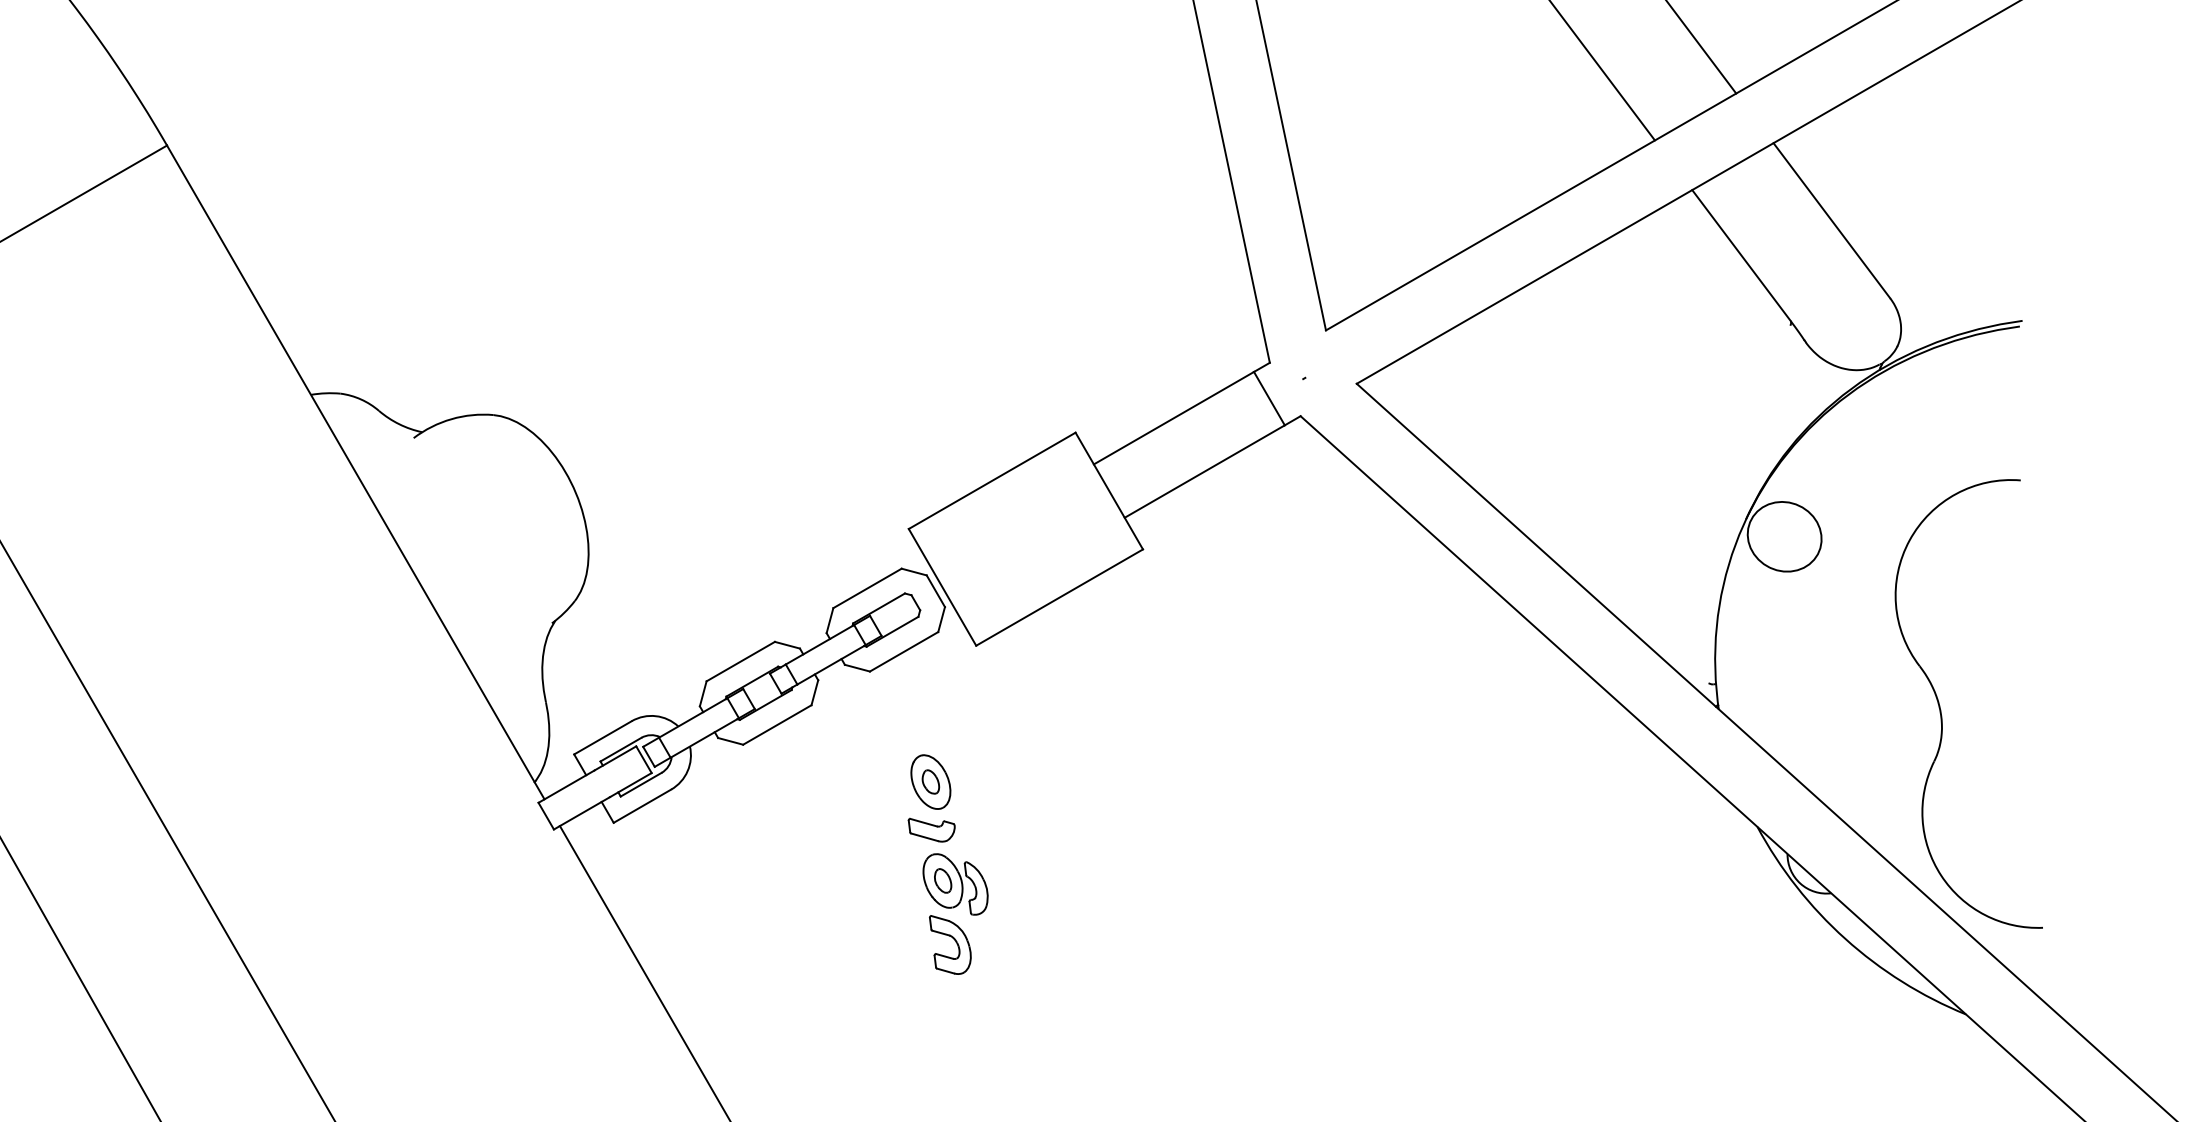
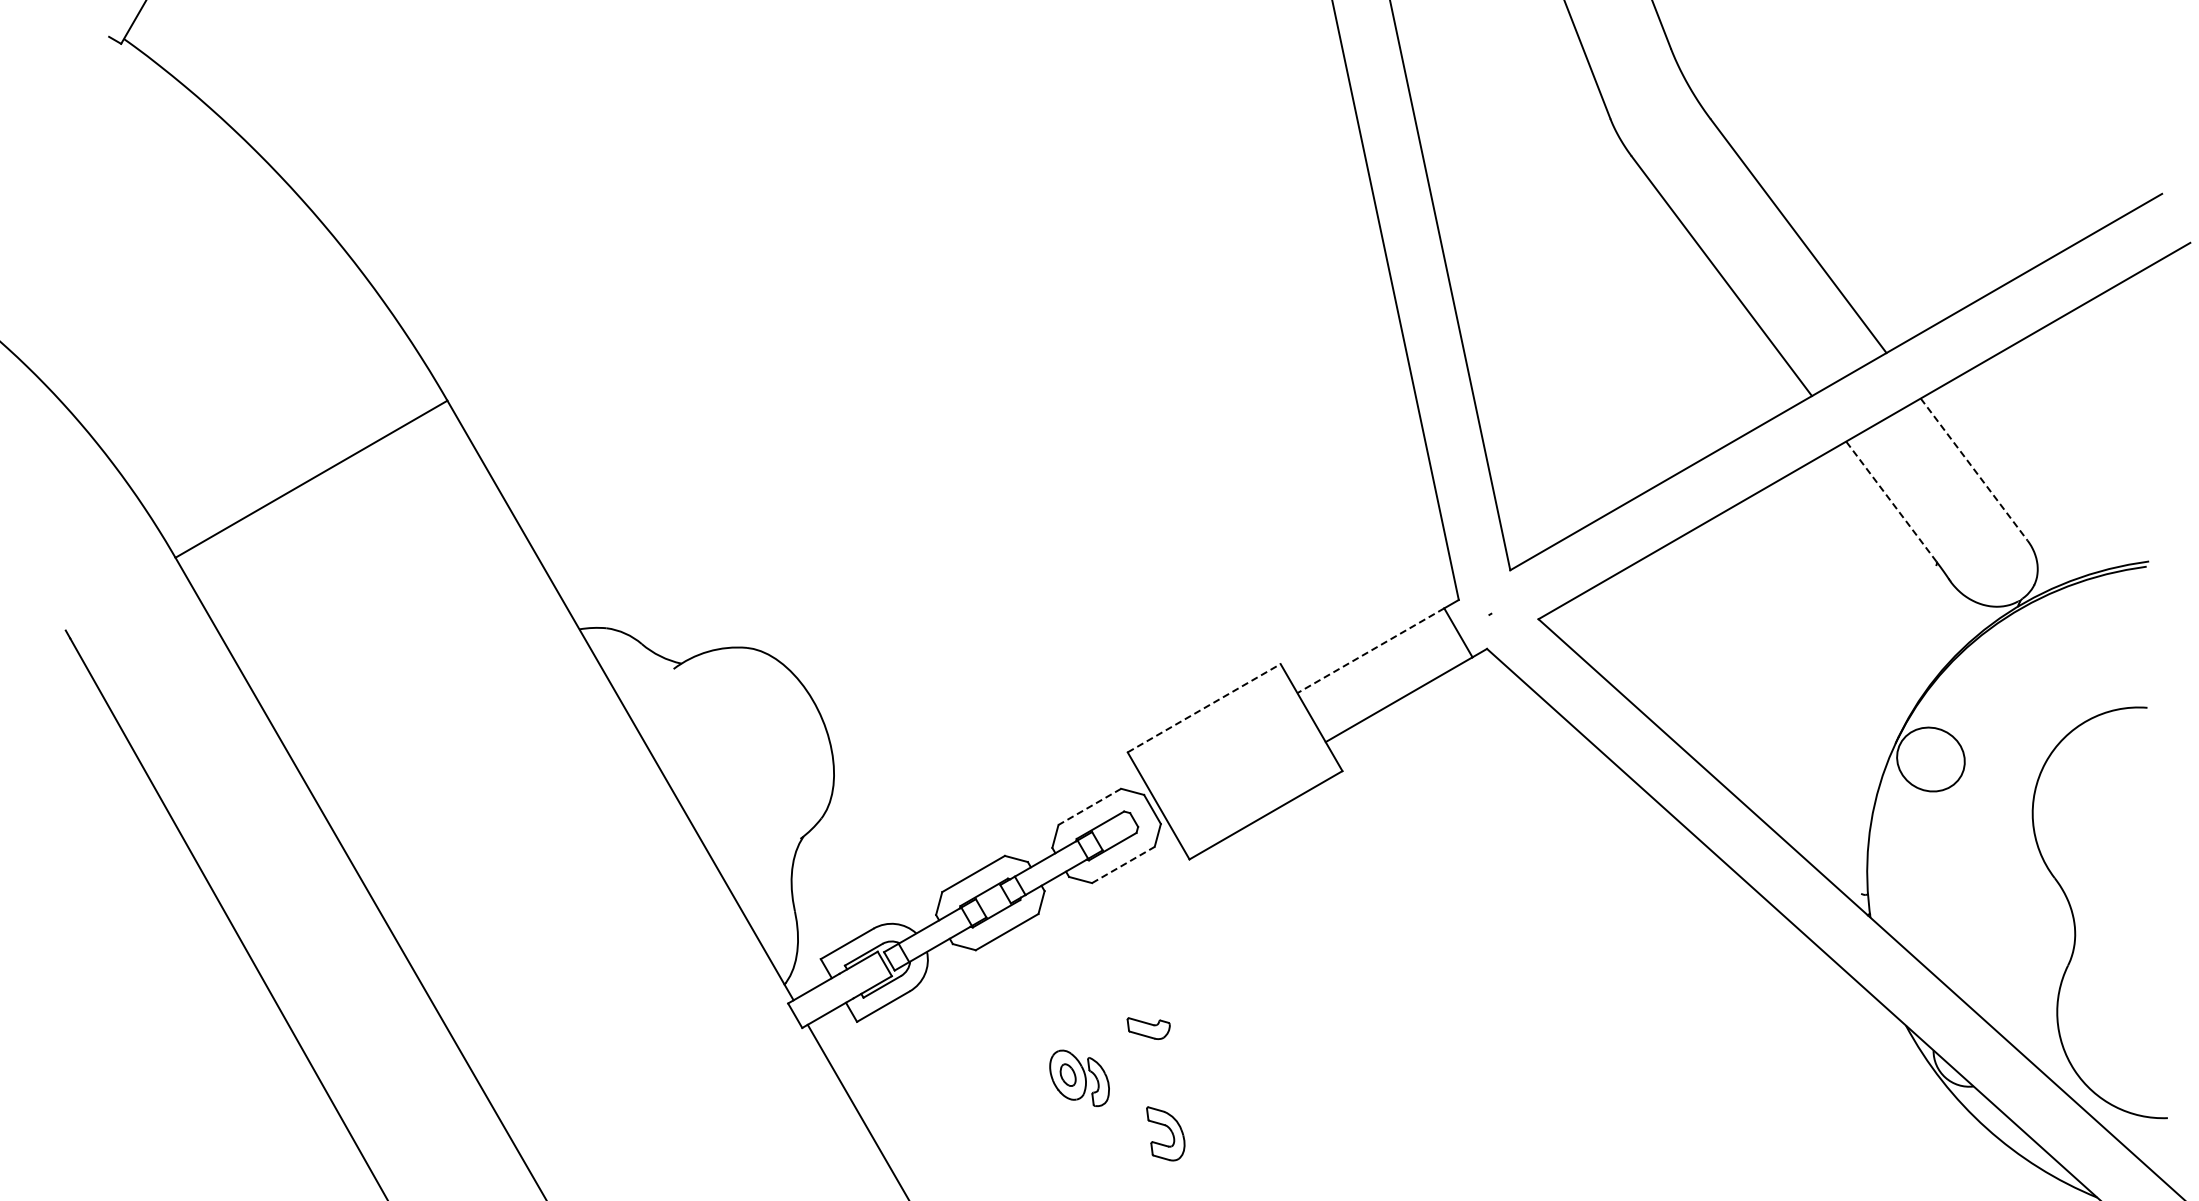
line: (1832, 220) -> (1974, 469), solid -> dashed
line: (1741, 255) -> (1891, 501), solid -> dashed
line: (1173, 417) -> (1370, 650), solid -> dashed
line: (992, 480) -> (1204, 707), solid -> dashed
line: (867, 589) -> (1089, 807), solid -> dashed
line: (904, 651) -> (1123, 864), solid -> dashed
part: (930, 782) -> (1147, 984), removed
part: (955, 883) -> (1079, 1077), moved

